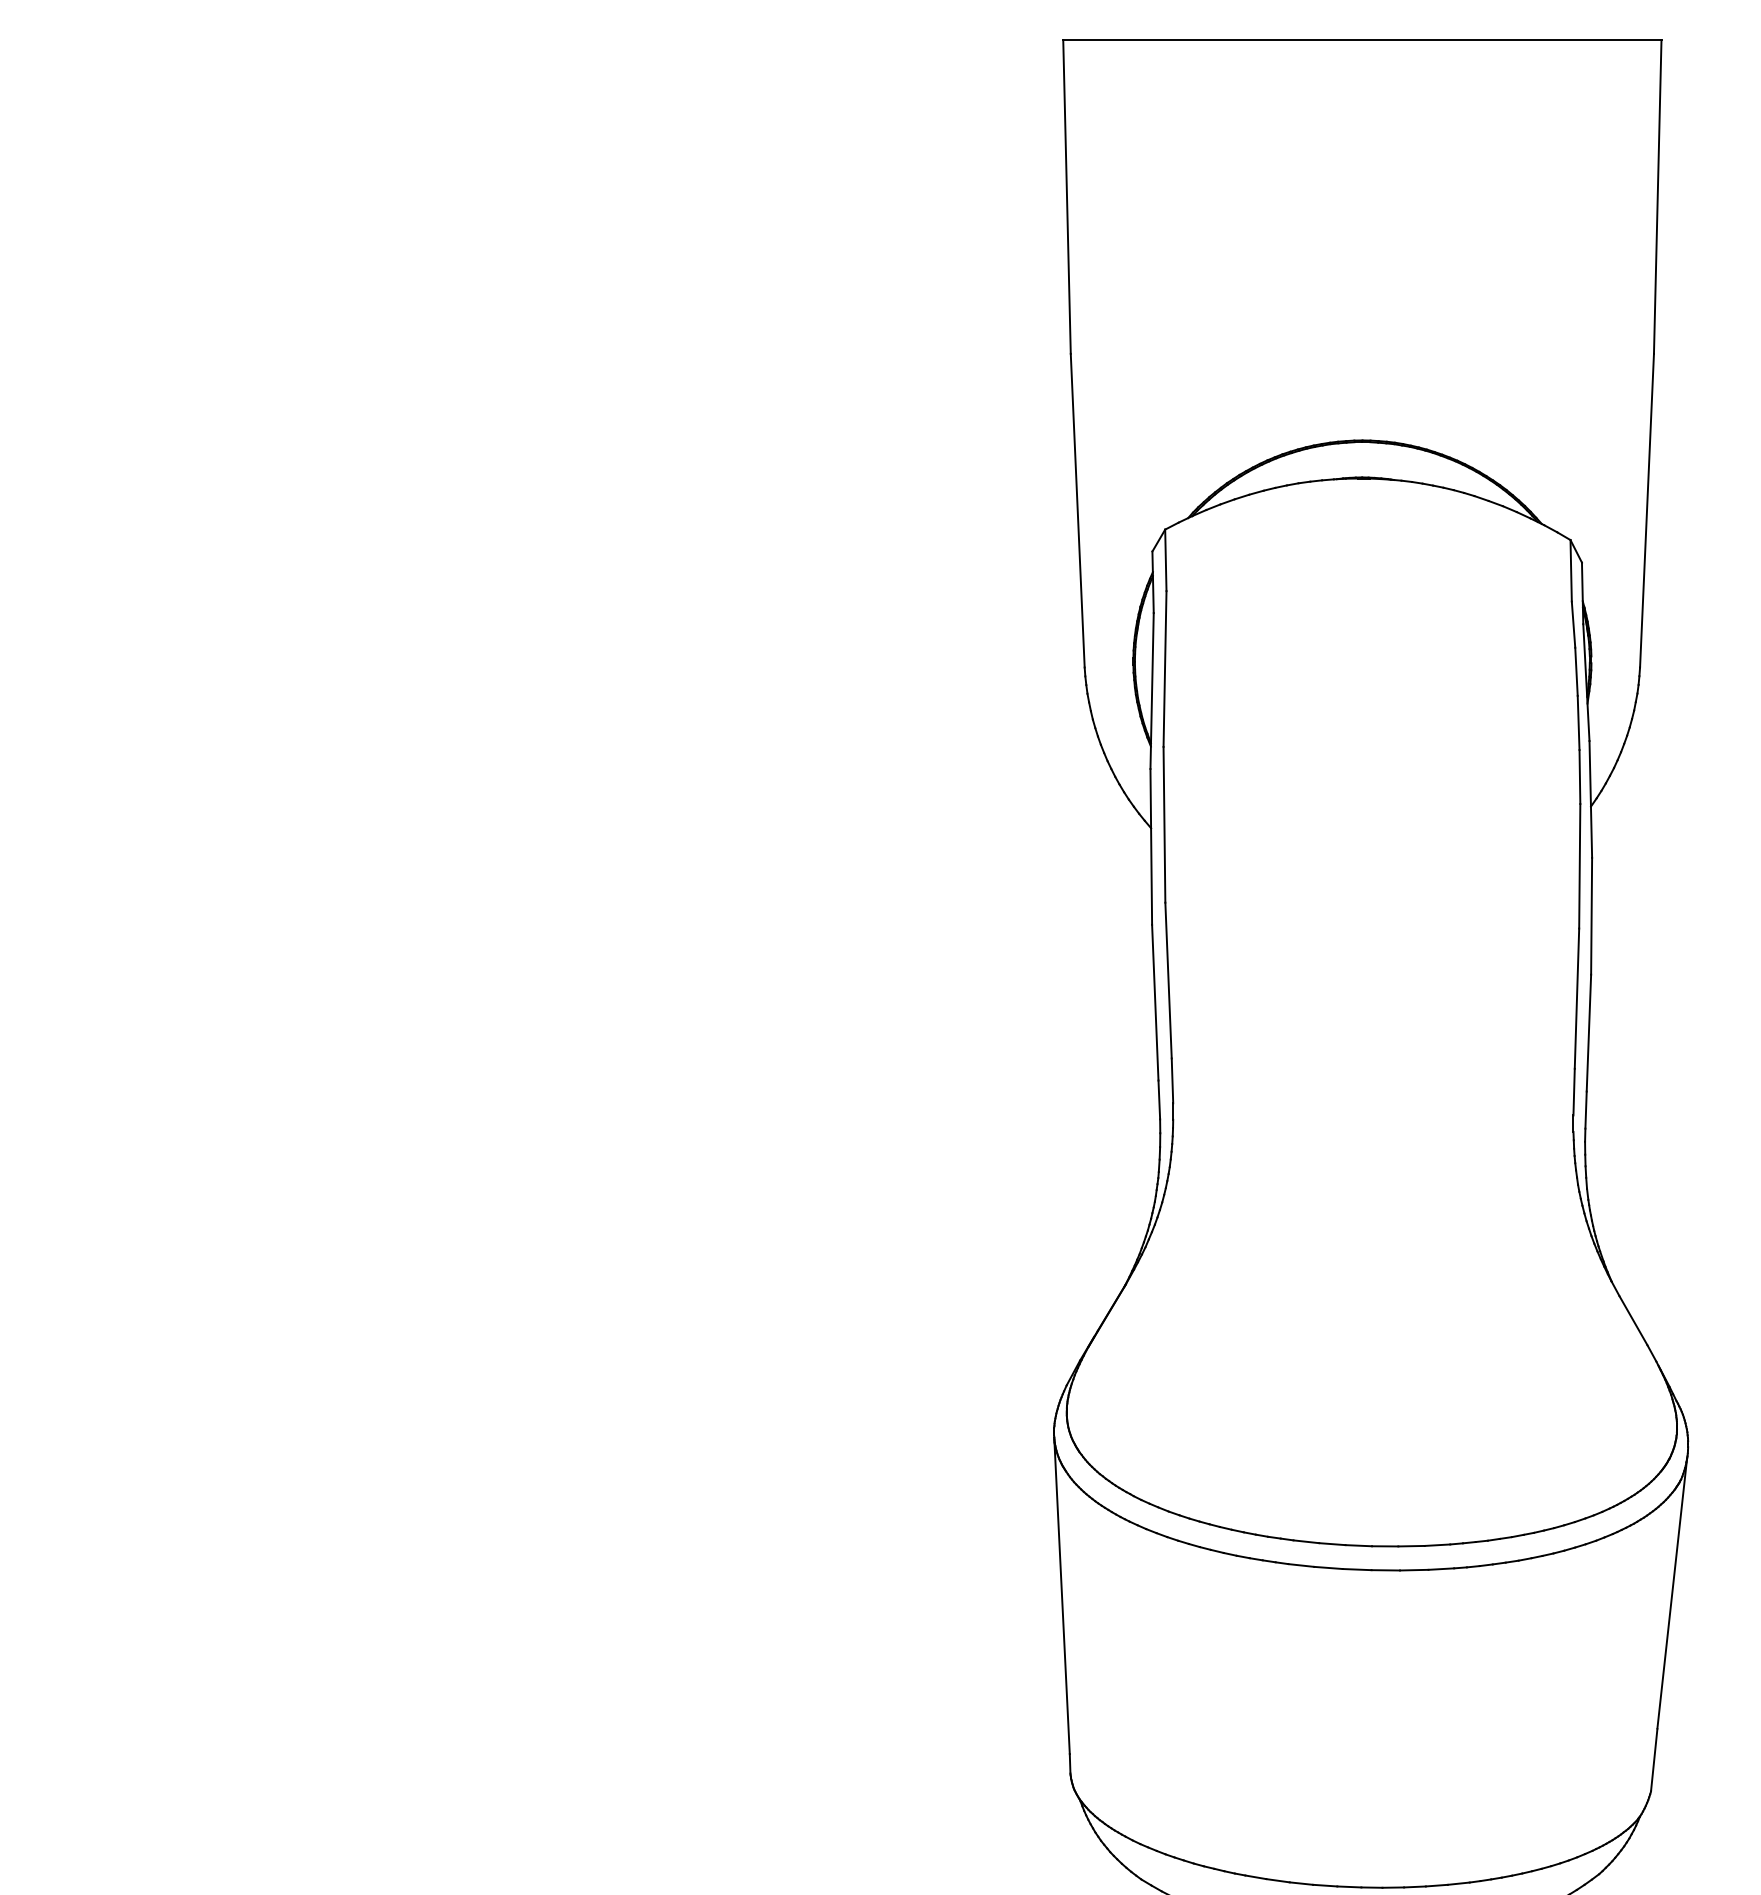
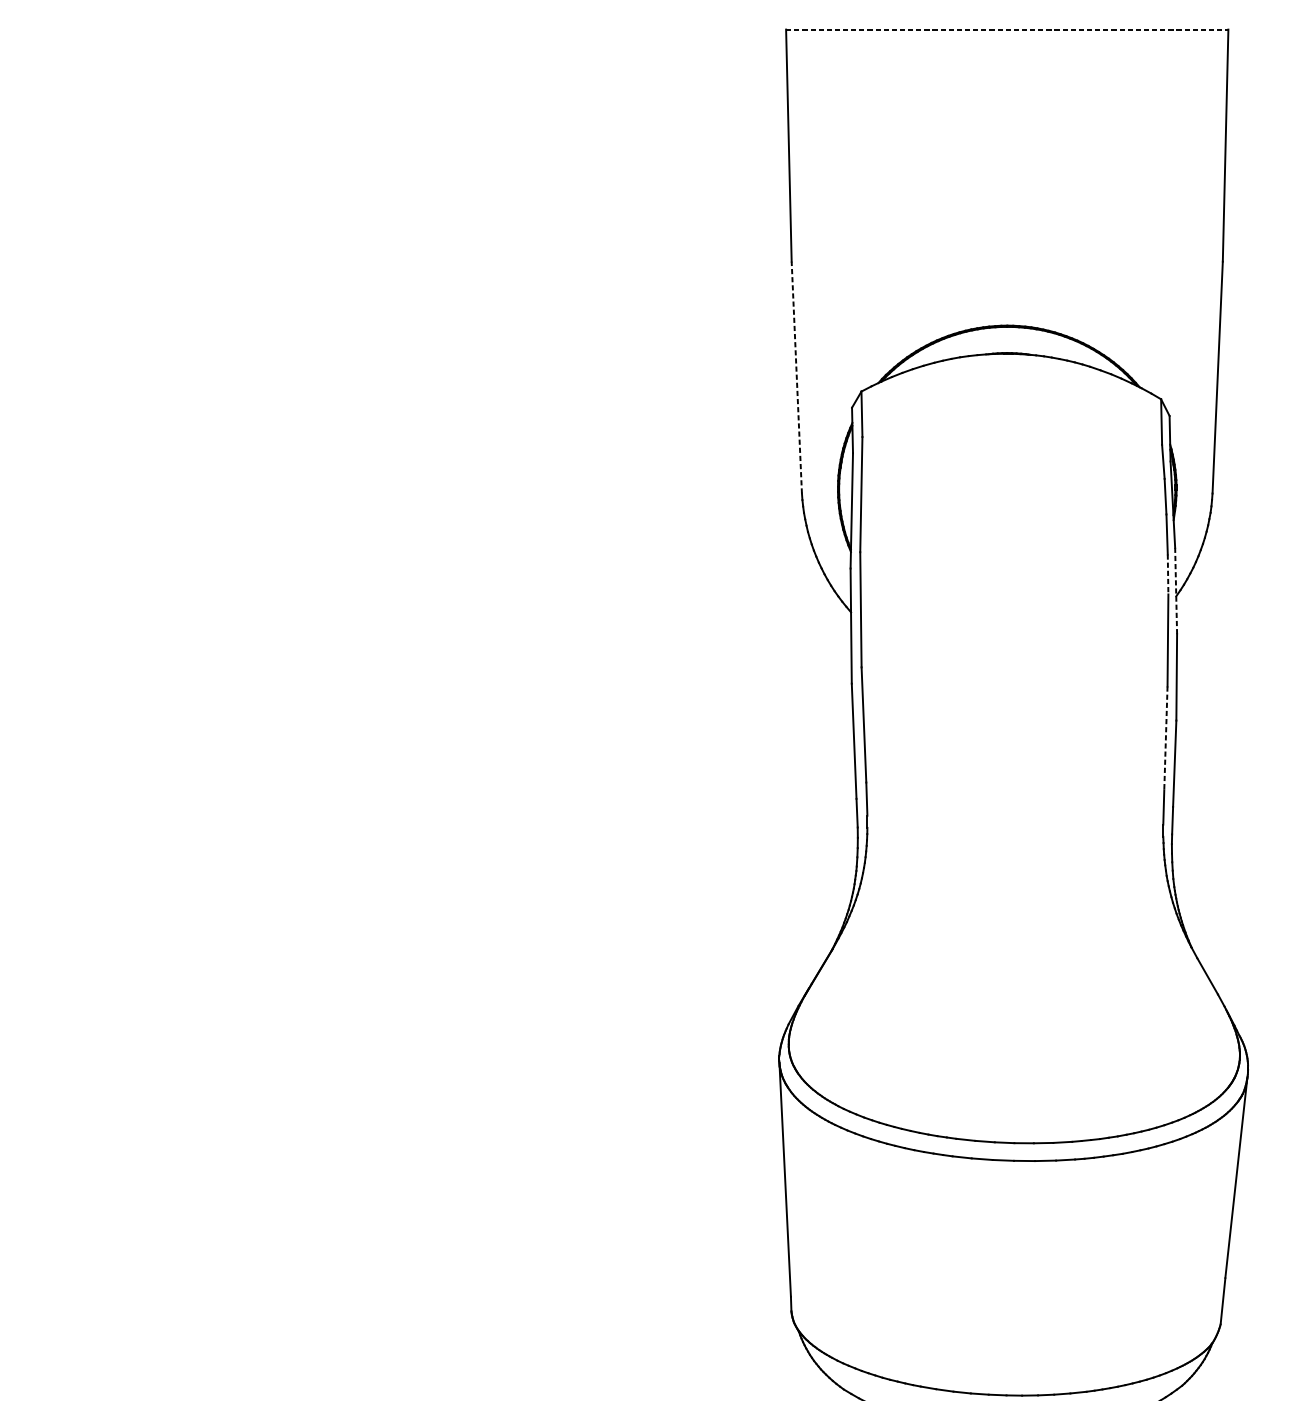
line: (1362, 40) -> (1007, 29), solid -> dashed
line: (1077, 510) -> (796, 377), solid -> dashed
line: (1579, 777) -> (1167, 574), solid -> dashed
line: (1590, 798) -> (1175, 590), solid -> dashed
line: (1576, 999) -> (1165, 738), solid -> dashed

